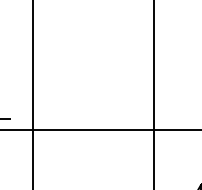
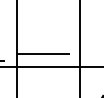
line: (84, 103) -> (43, 53), added

